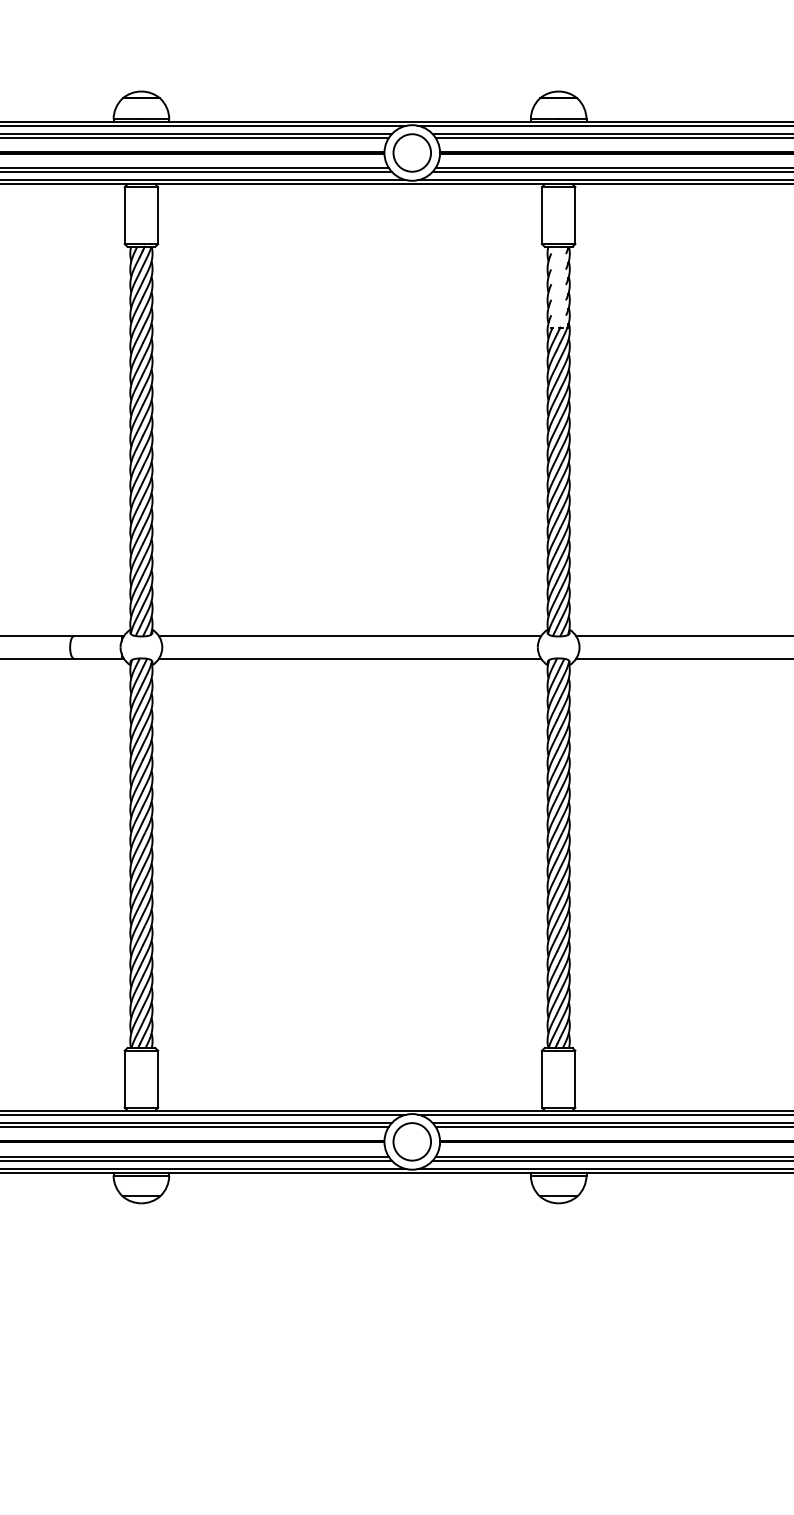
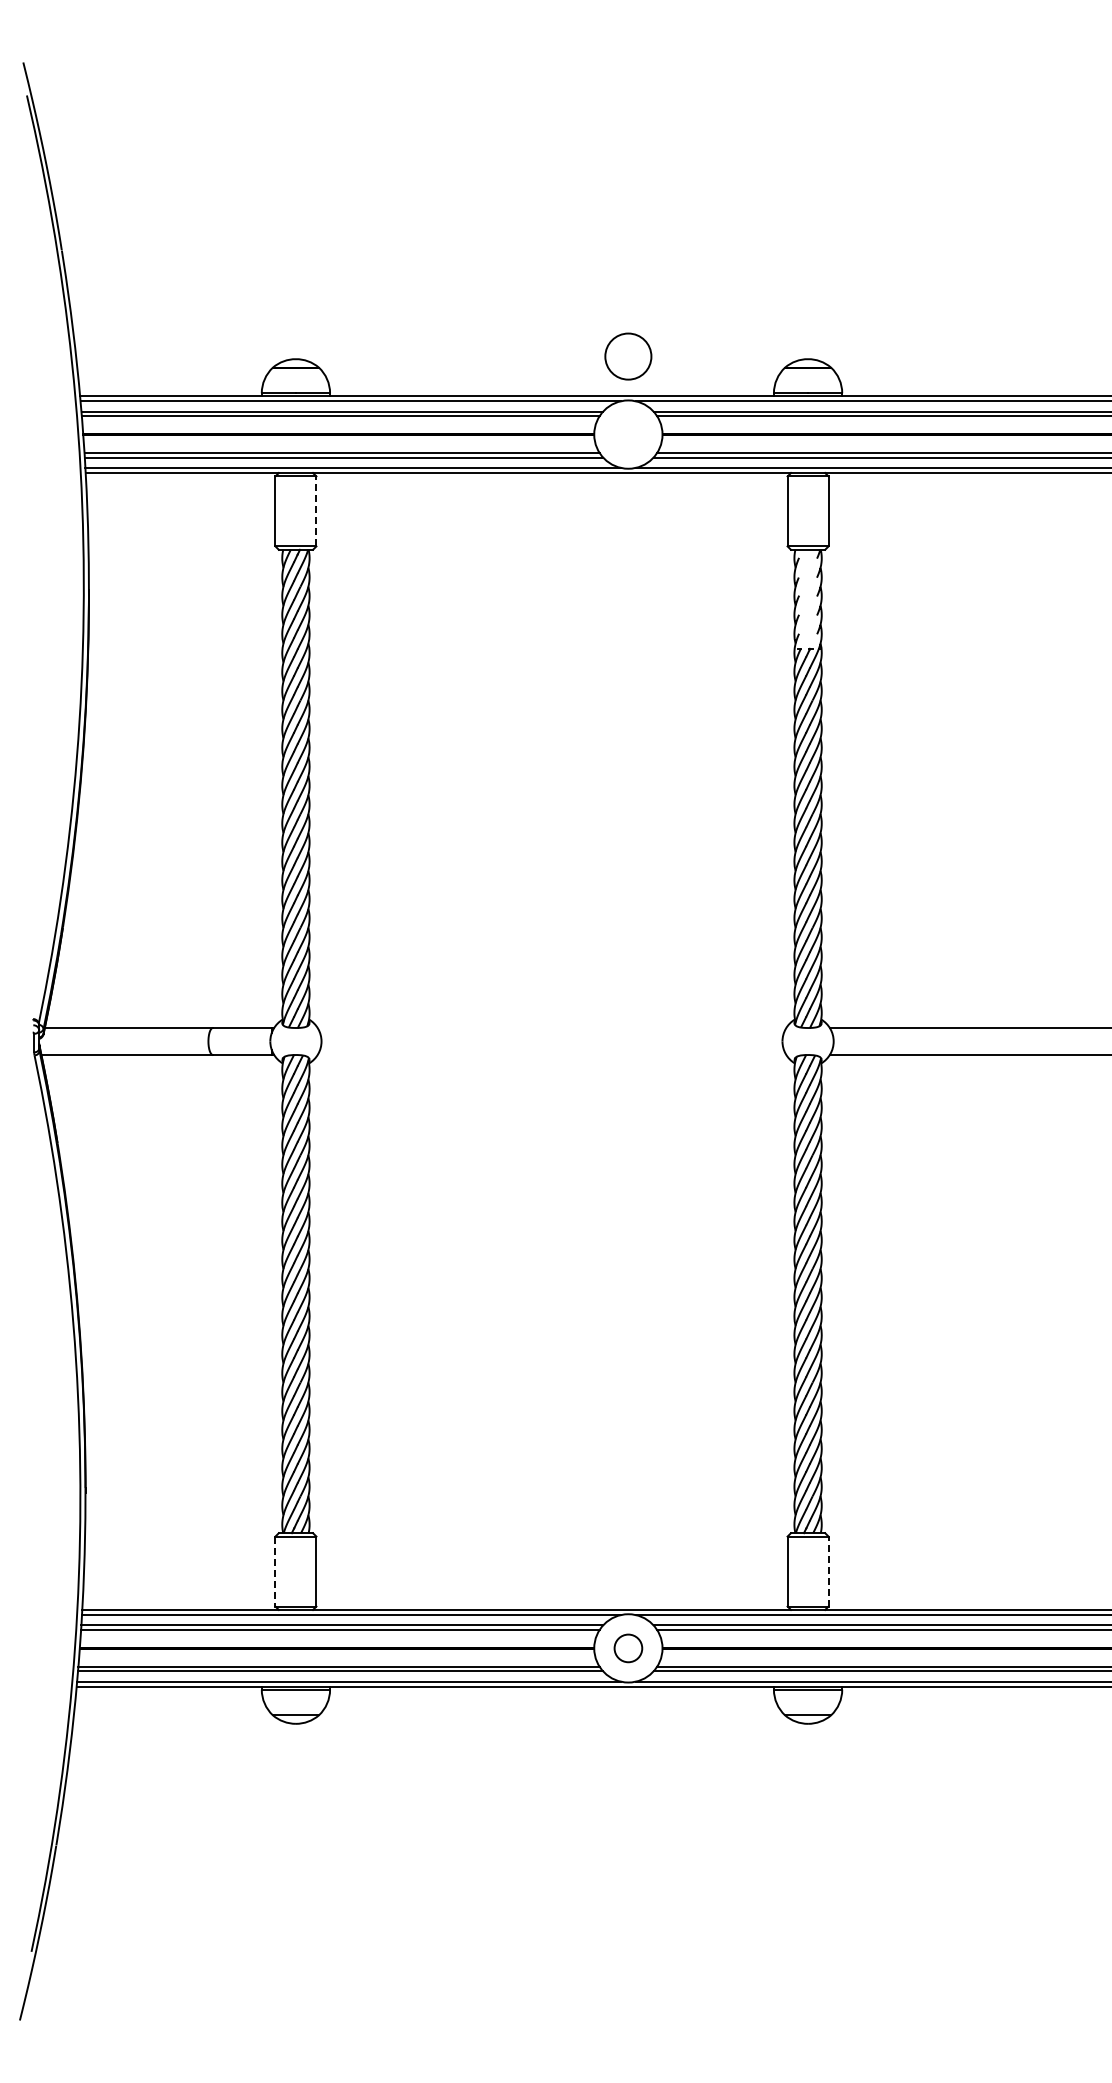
circle: (412, 152) -> (628, 356), moved
line: (158, 215) -> (316, 511), solid -> dashed
line: (349, 636) -> (551, 1027), removed
line: (349, 658) -> (551, 1055), removed
line: (124, 1079) -> (275, 1571), solid -> dashed
line: (575, 1079) -> (828, 1571), solid -> dashed
circle: (412, 1141) -> (628, 1648), size x0.6

